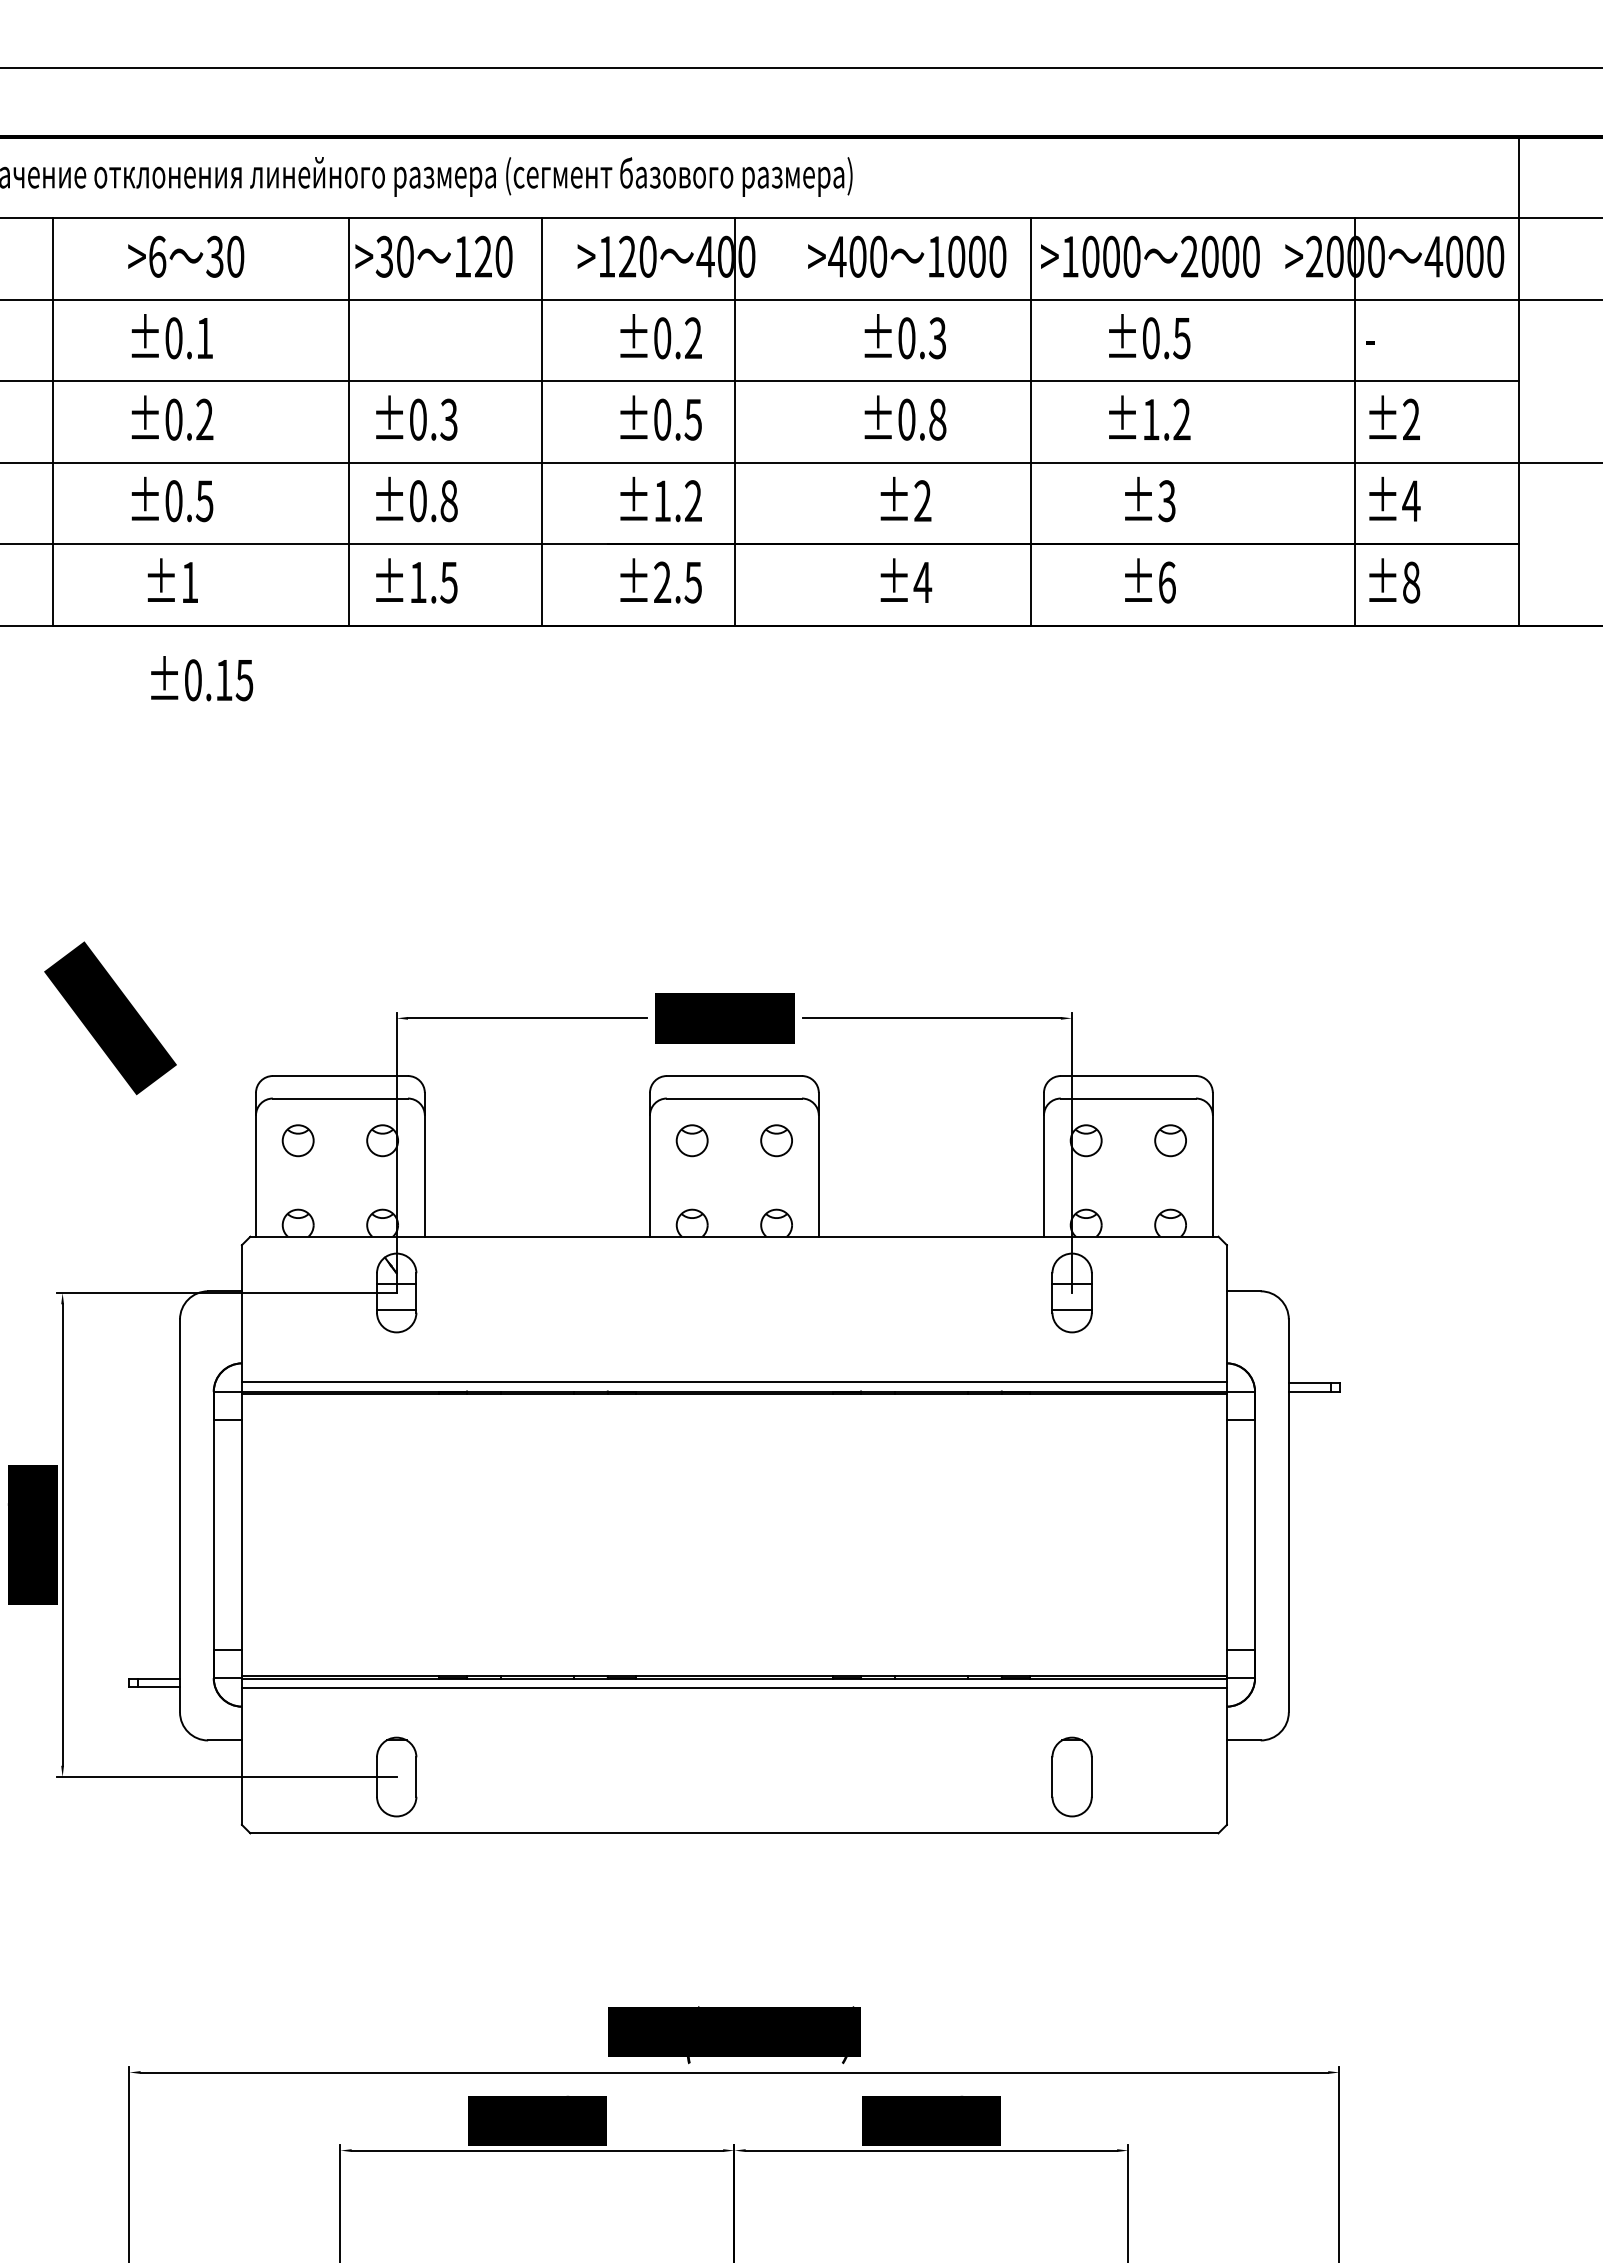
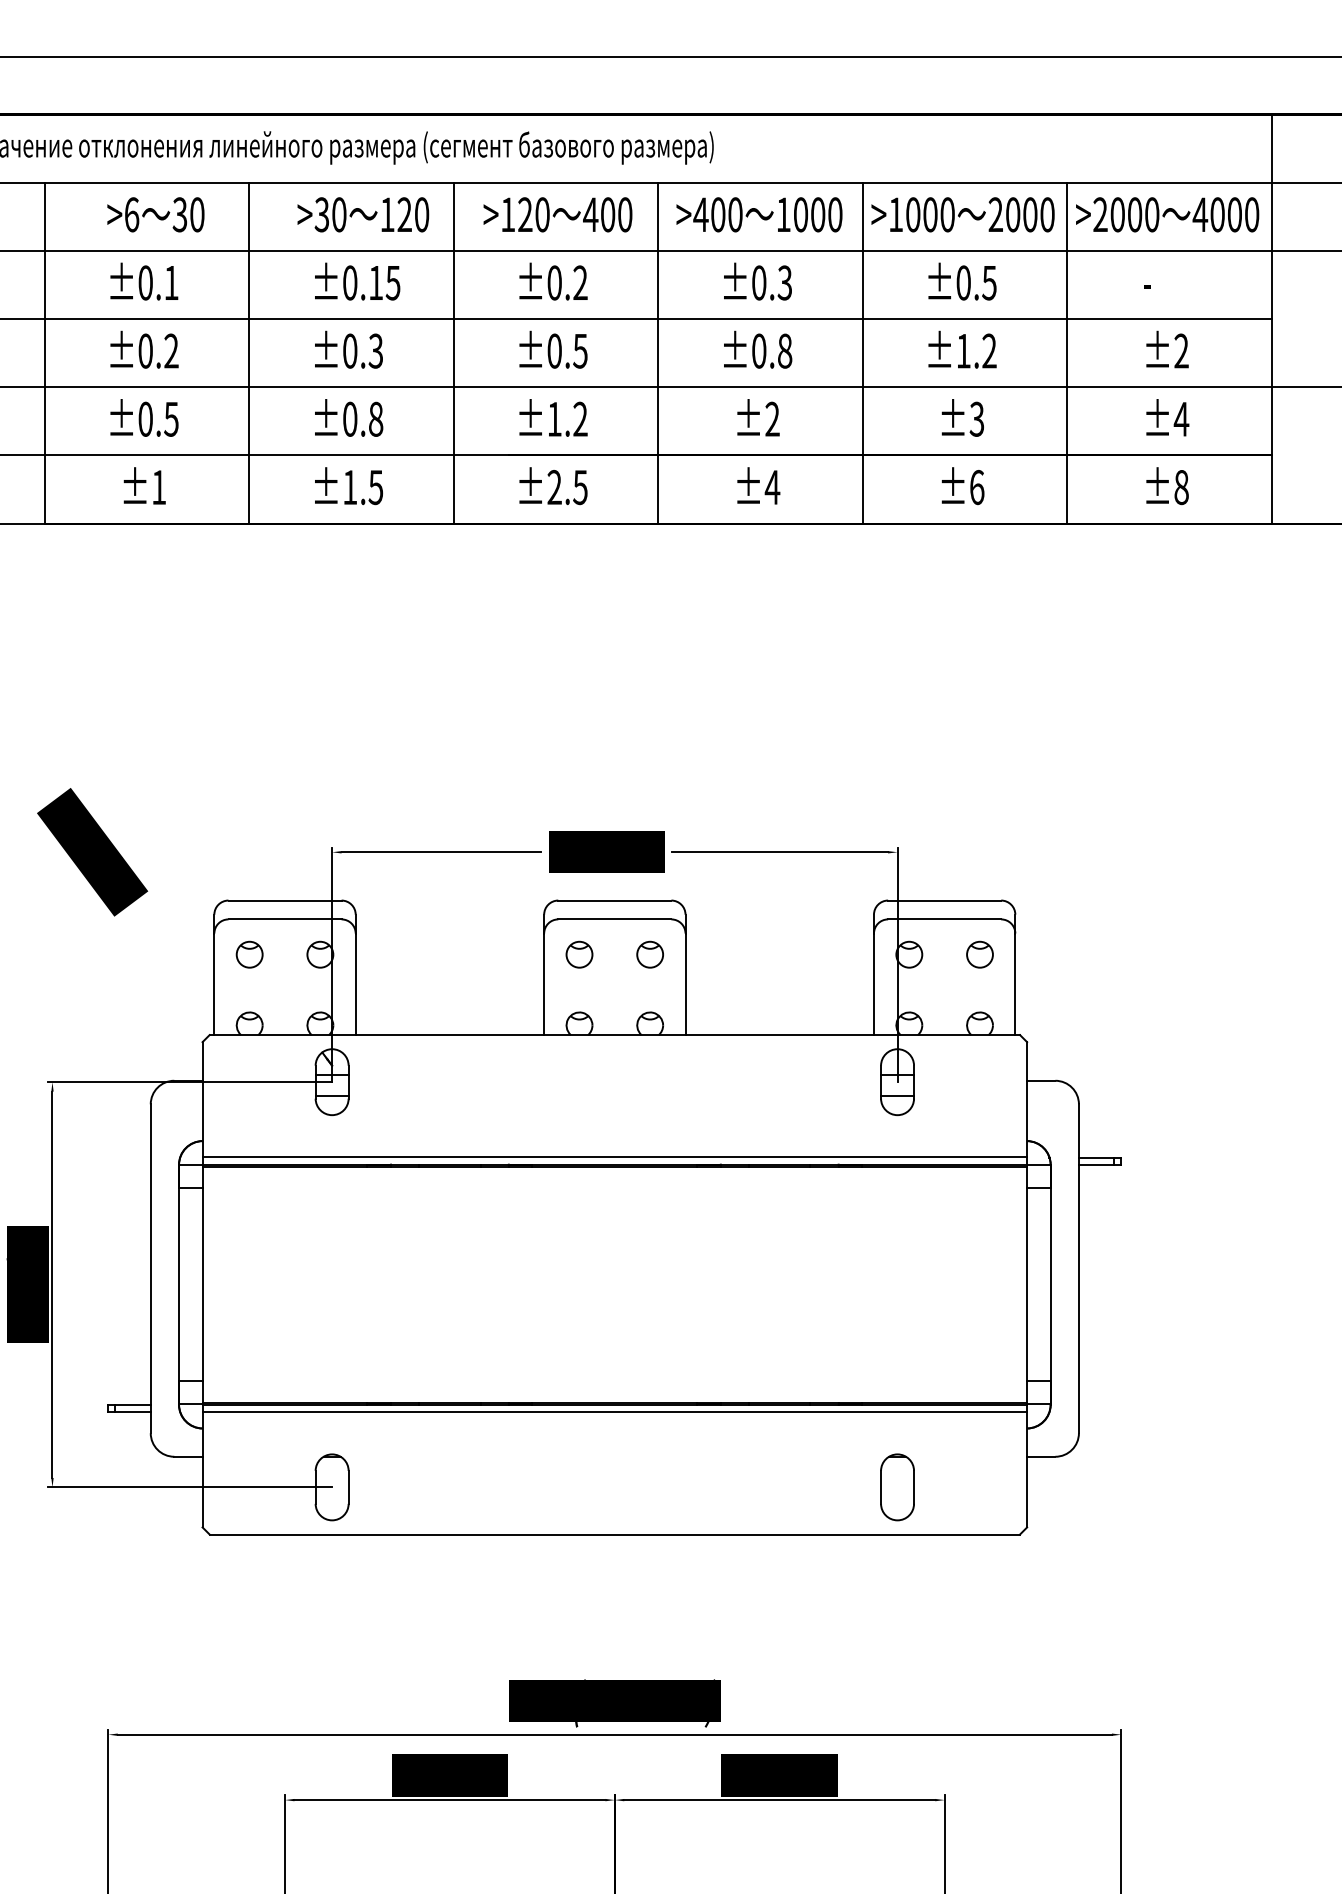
line: (348, 421) -> (249, 352), moved
line: (735, 421) -> (658, 352), moved
line: (1354, 421) -> (1066, 352), moved
text: (202, 678) -> (357, 281), moved

